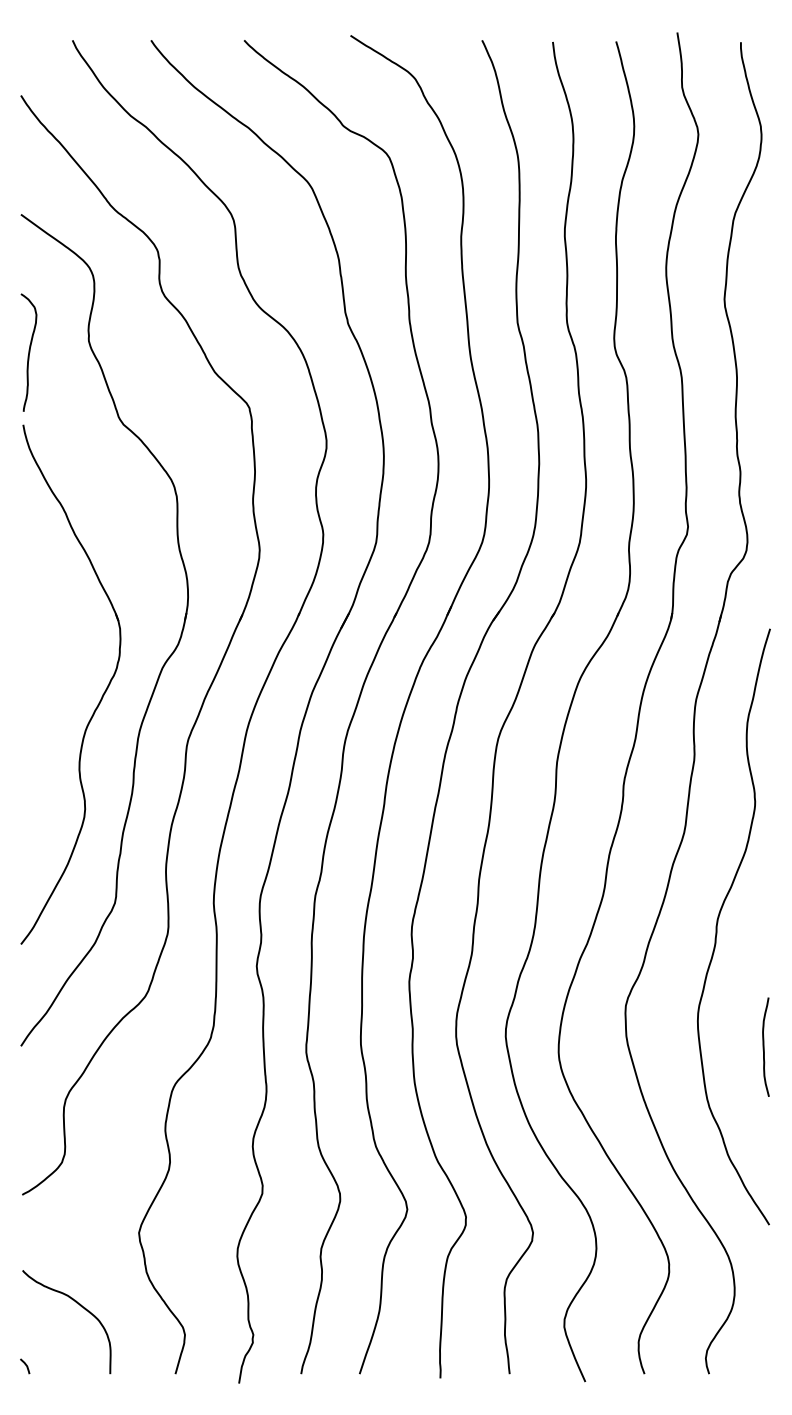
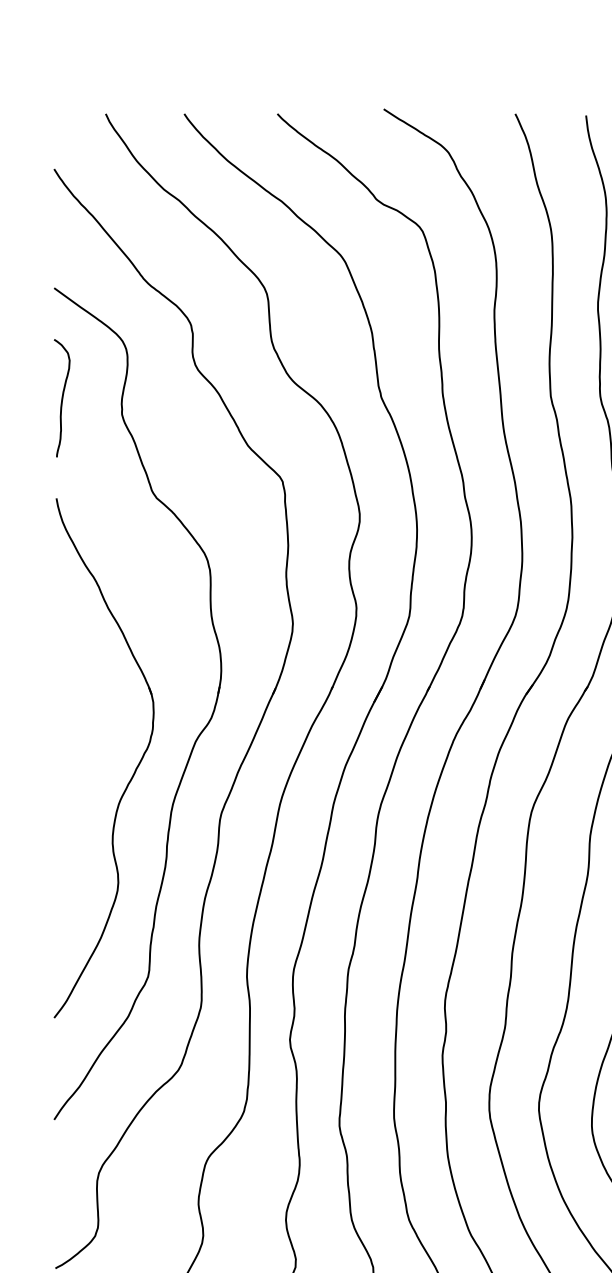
curve: (28, 352) -> (61, 398), moved

